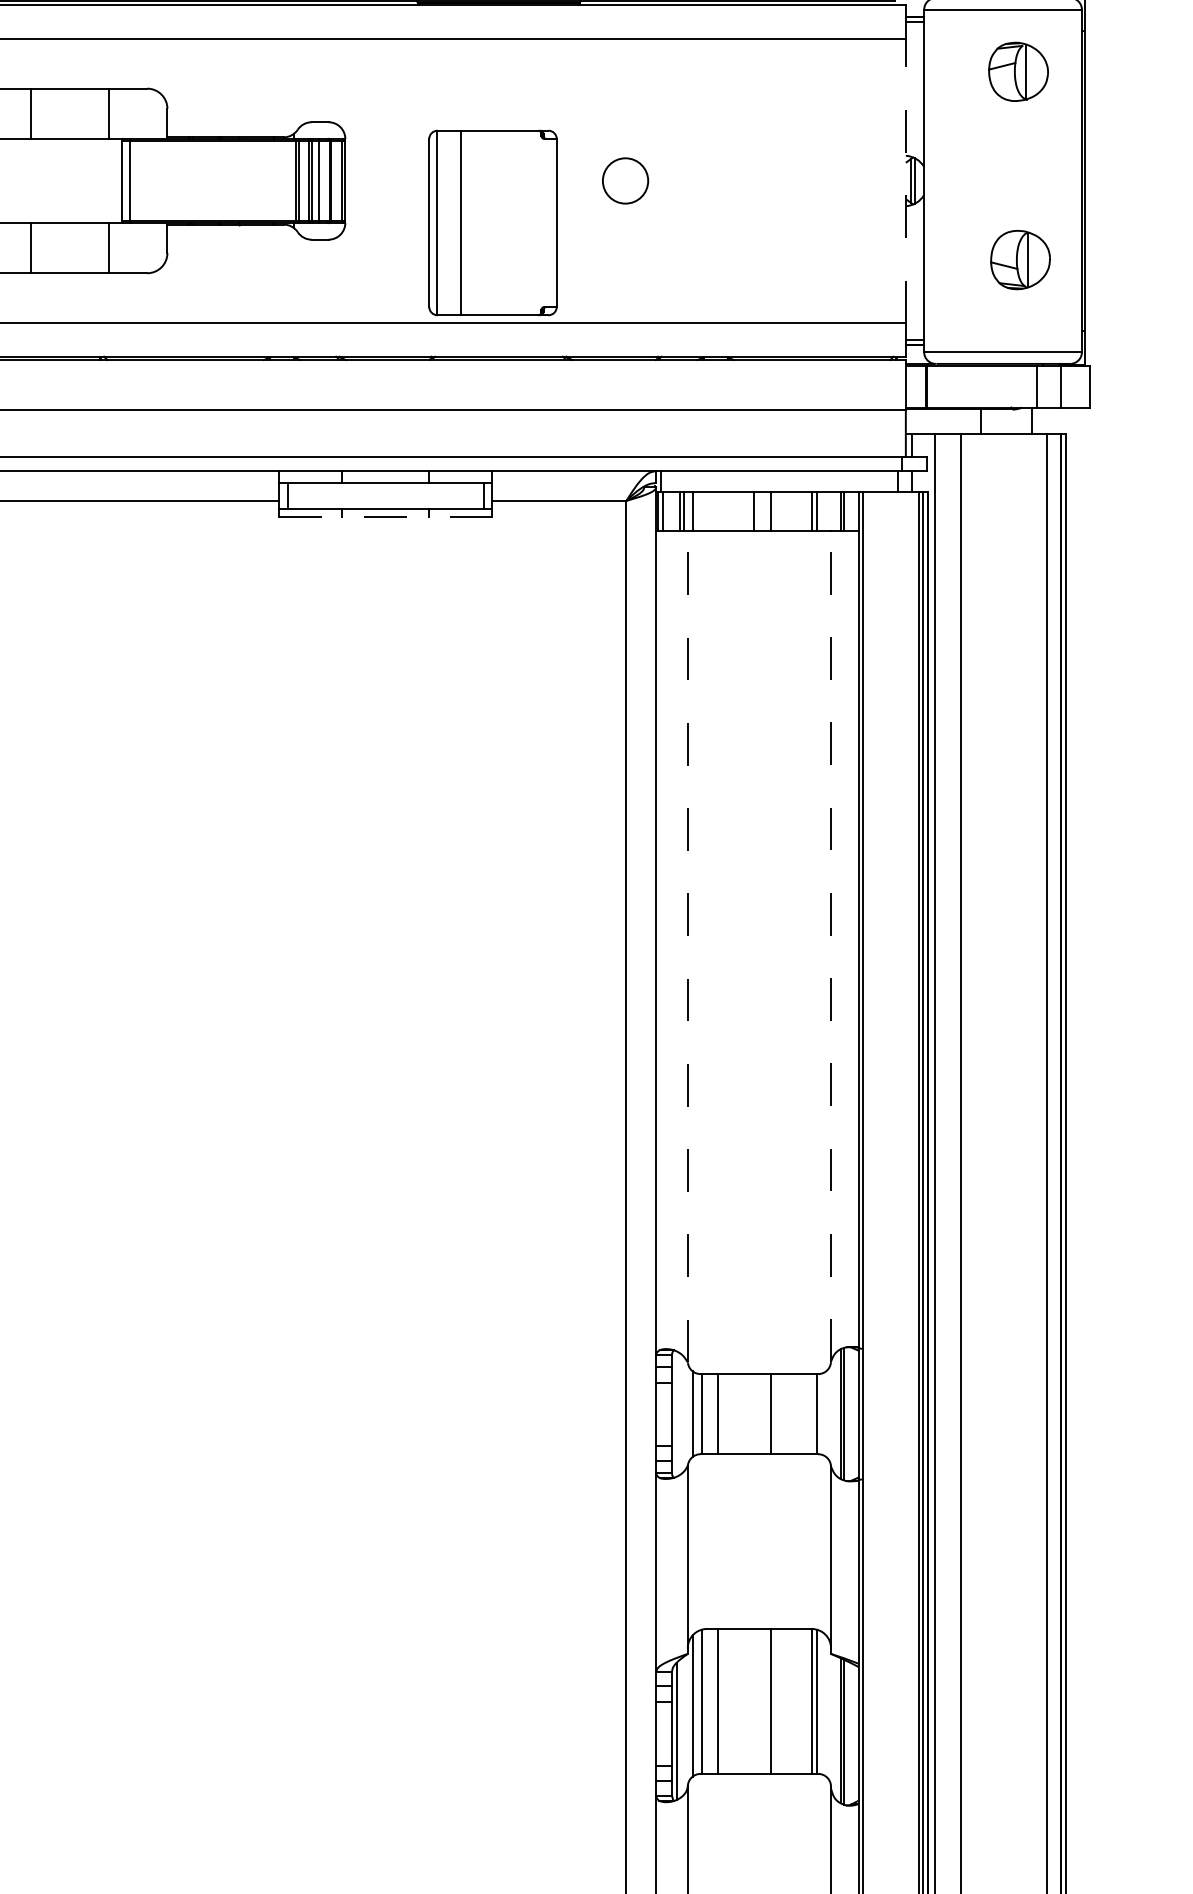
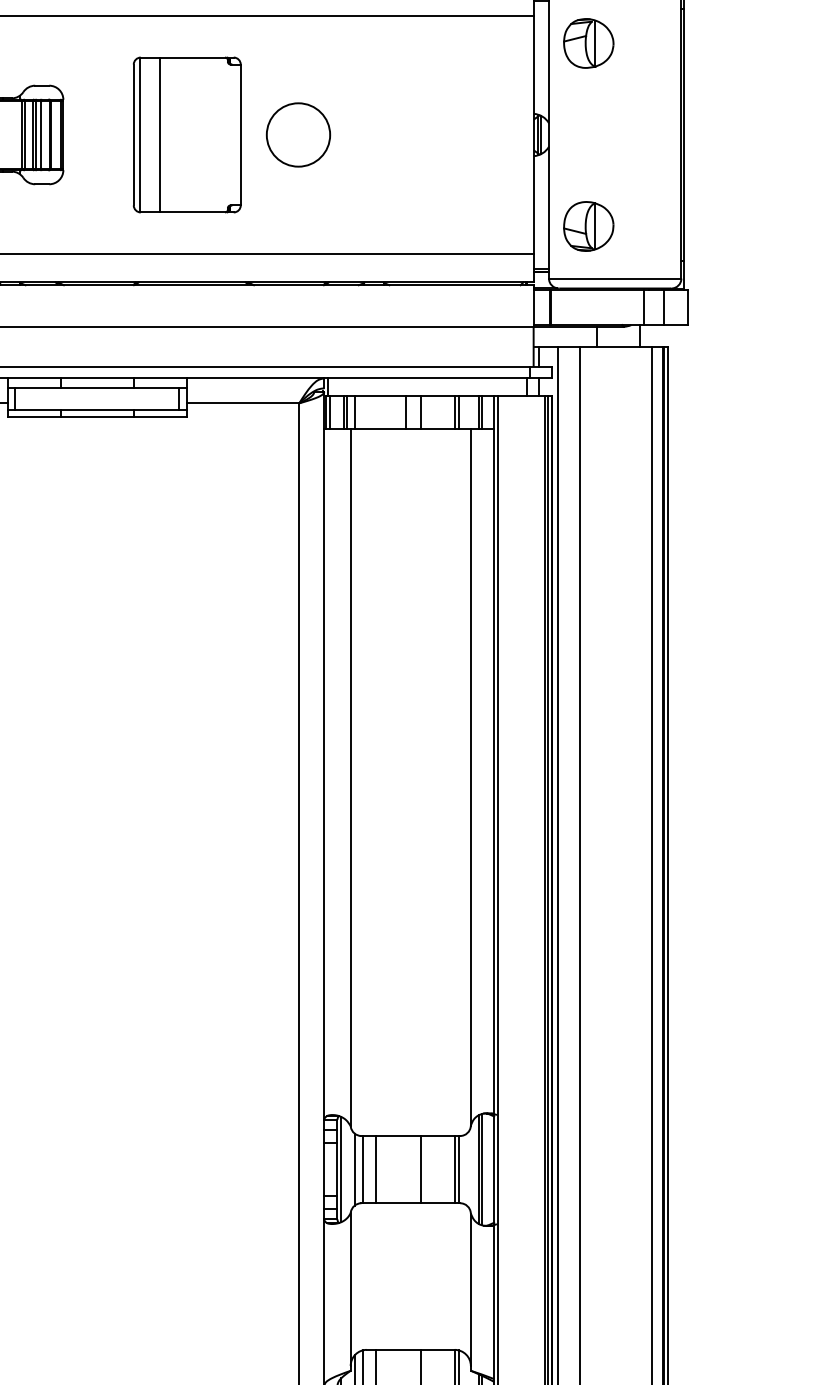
part: (1018, 71) -> (588, 43), moved
circle: (625, 180) -> (298, 134), size x1.67
line: (905, 180) -> (533, 134), dashed -> solid
part: (492, 222) -> (186, 134), moved
part: (1020, 259) -> (588, 226), moved
line: (385, 517) -> (97, 417), dashed -> solid
line: (687, 946) -> (350, 777), dashed -> solid
line: (831, 946) -> (471, 777), dashed -> solid
line: (676, 1413) -> (341, 1169), added
line: (812, 1414) -> (455, 1169), added

